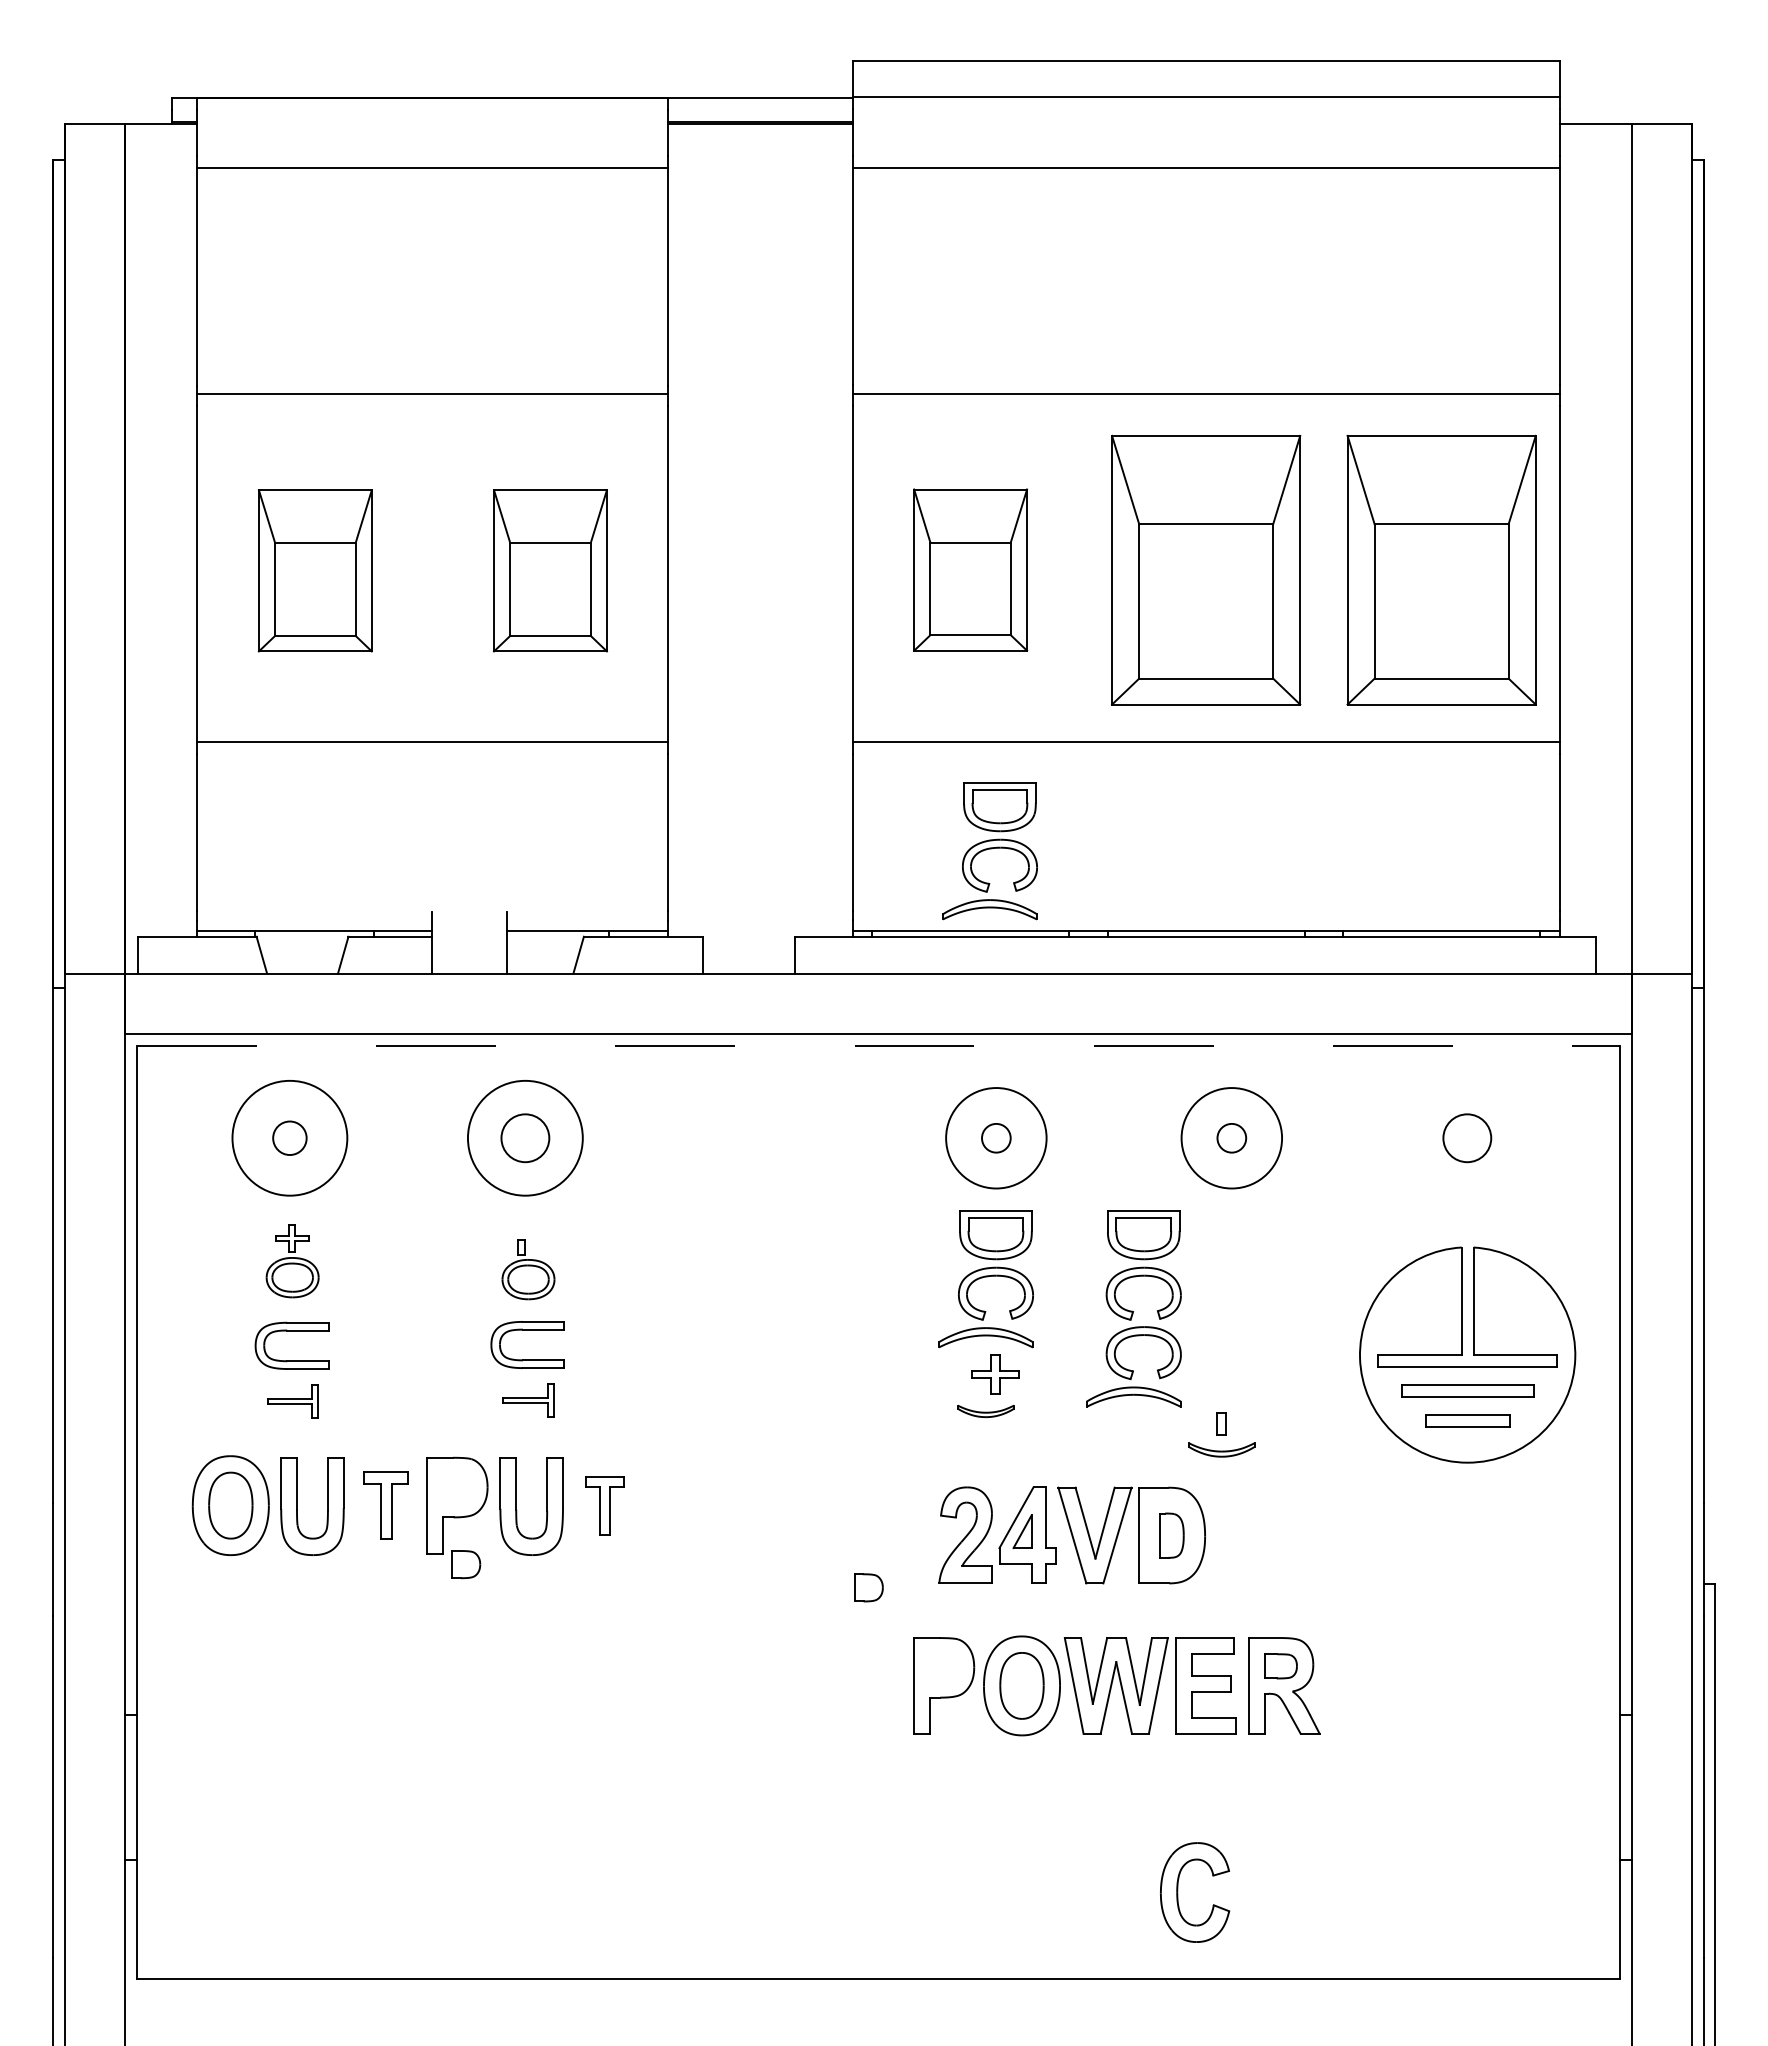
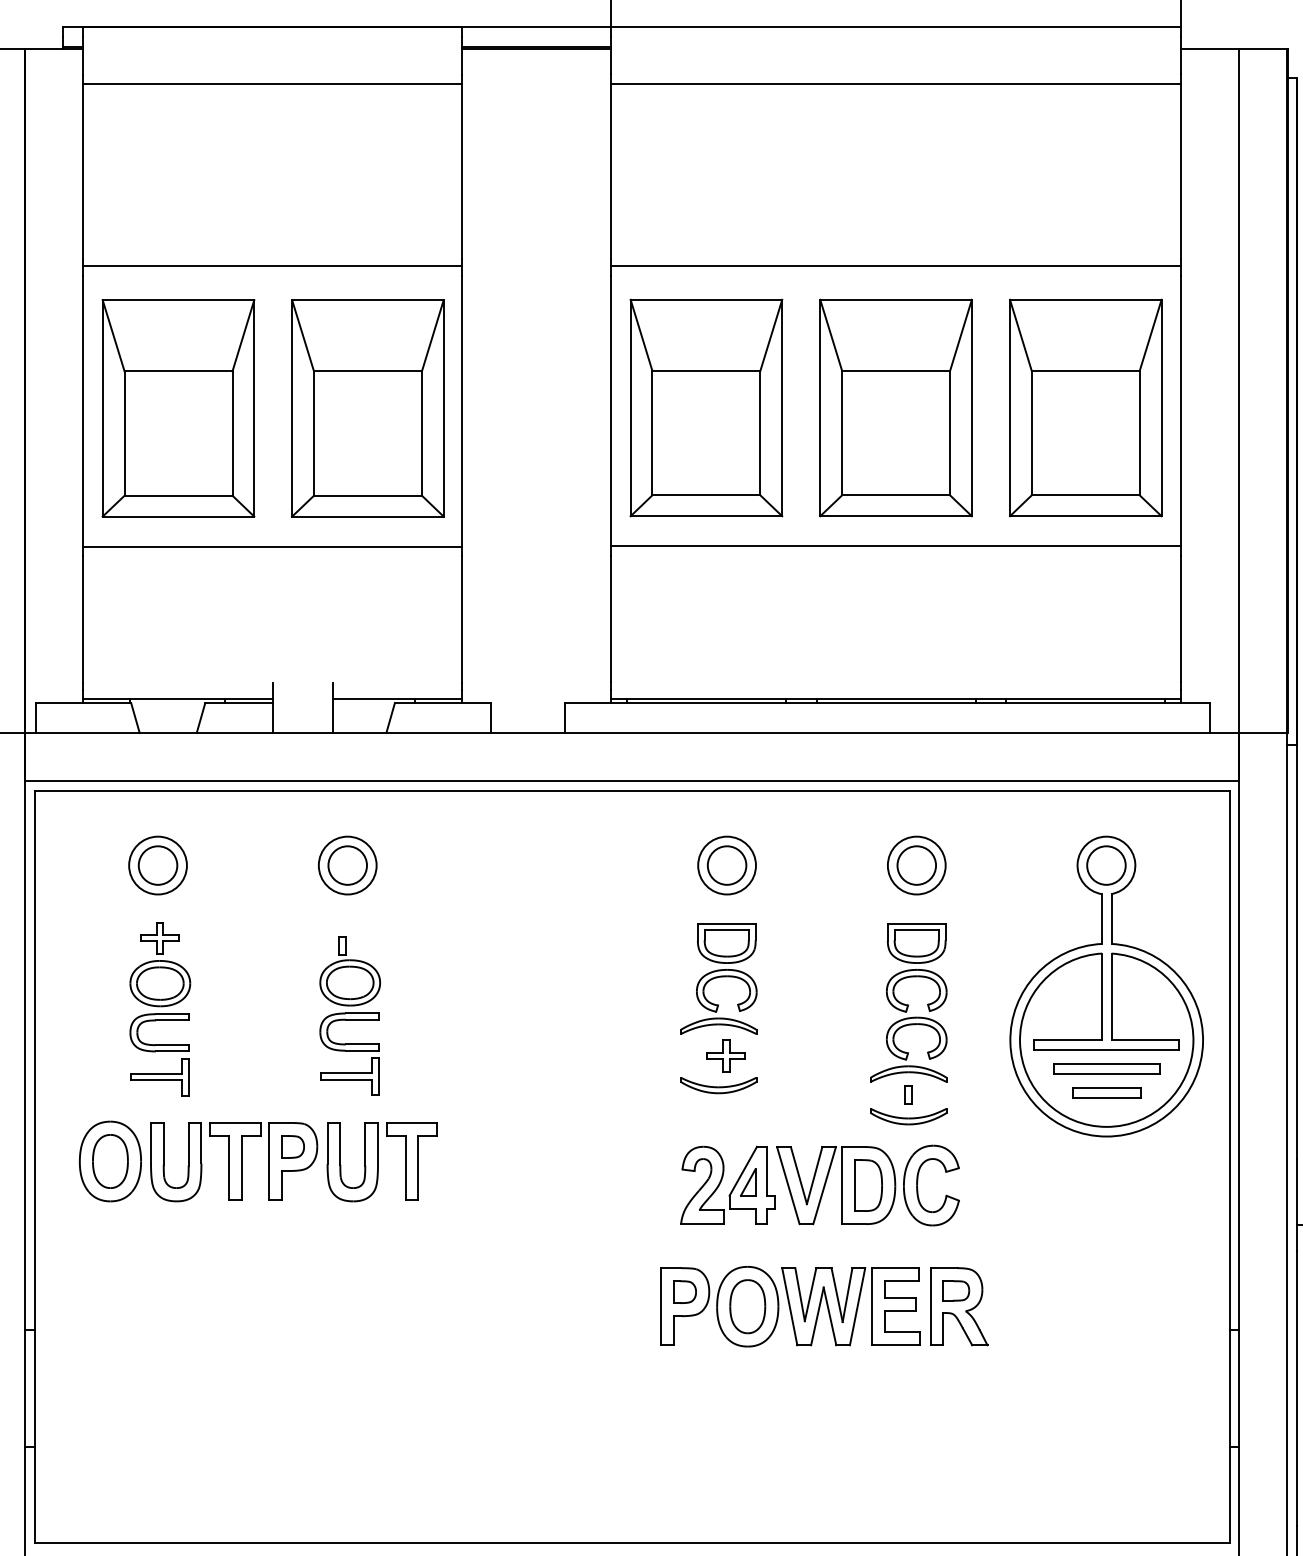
part: (970, 569) -> (706, 407), size x1.67
part: (315, 570) -> (178, 408), size x1.67
part: (550, 570) -> (367, 408), size x1.67
part: (989, 851) -> (721, 634), removed
line: (878, 1045) -> (632, 790), dashed -> solid
circle: (289, 1138) -> (157, 865), size x0.62
circle: (289, 1138) -> (157, 865), size x1.43
circle: (525, 1138) -> (347, 865), size x0.62
circle: (996, 1138) -> (727, 865), size x0.71
circle: (996, 1138) -> (727, 865), size x1.67
circle: (1231, 1138) -> (916, 865), size x0.71
circle: (1231, 1138) -> (916, 865), size x1.67
part: (292, 1260) -> (160, 964), size x1.43
part: (528, 1269) -> (350, 971), size x1.43
part: (1467, 1288) -> (1106, 986), added
part: (1133, 1308) -> (908, 1002), moved
part: (528, 1400) -> (350, 1076), size x1.43
part: (292, 1401) -> (160, 1077), size x1.43
part: (985, 1411) -> (718, 1085), size x1.67
part: (1221, 1449) -> (908, 1116), size x1.43
part: (385, 1505) -> (235, 1161), size x1.43
part: (604, 1505) -> (411, 1161), size x1.67
part: (1171, 1535) -> (868, 1185), size x1.43
part: (466, 1564) -> (293, 1146), moved
part: (868, 1587) -> (684, 1291), moved
part: (1178, 1892) -> (918, 1185), moved

